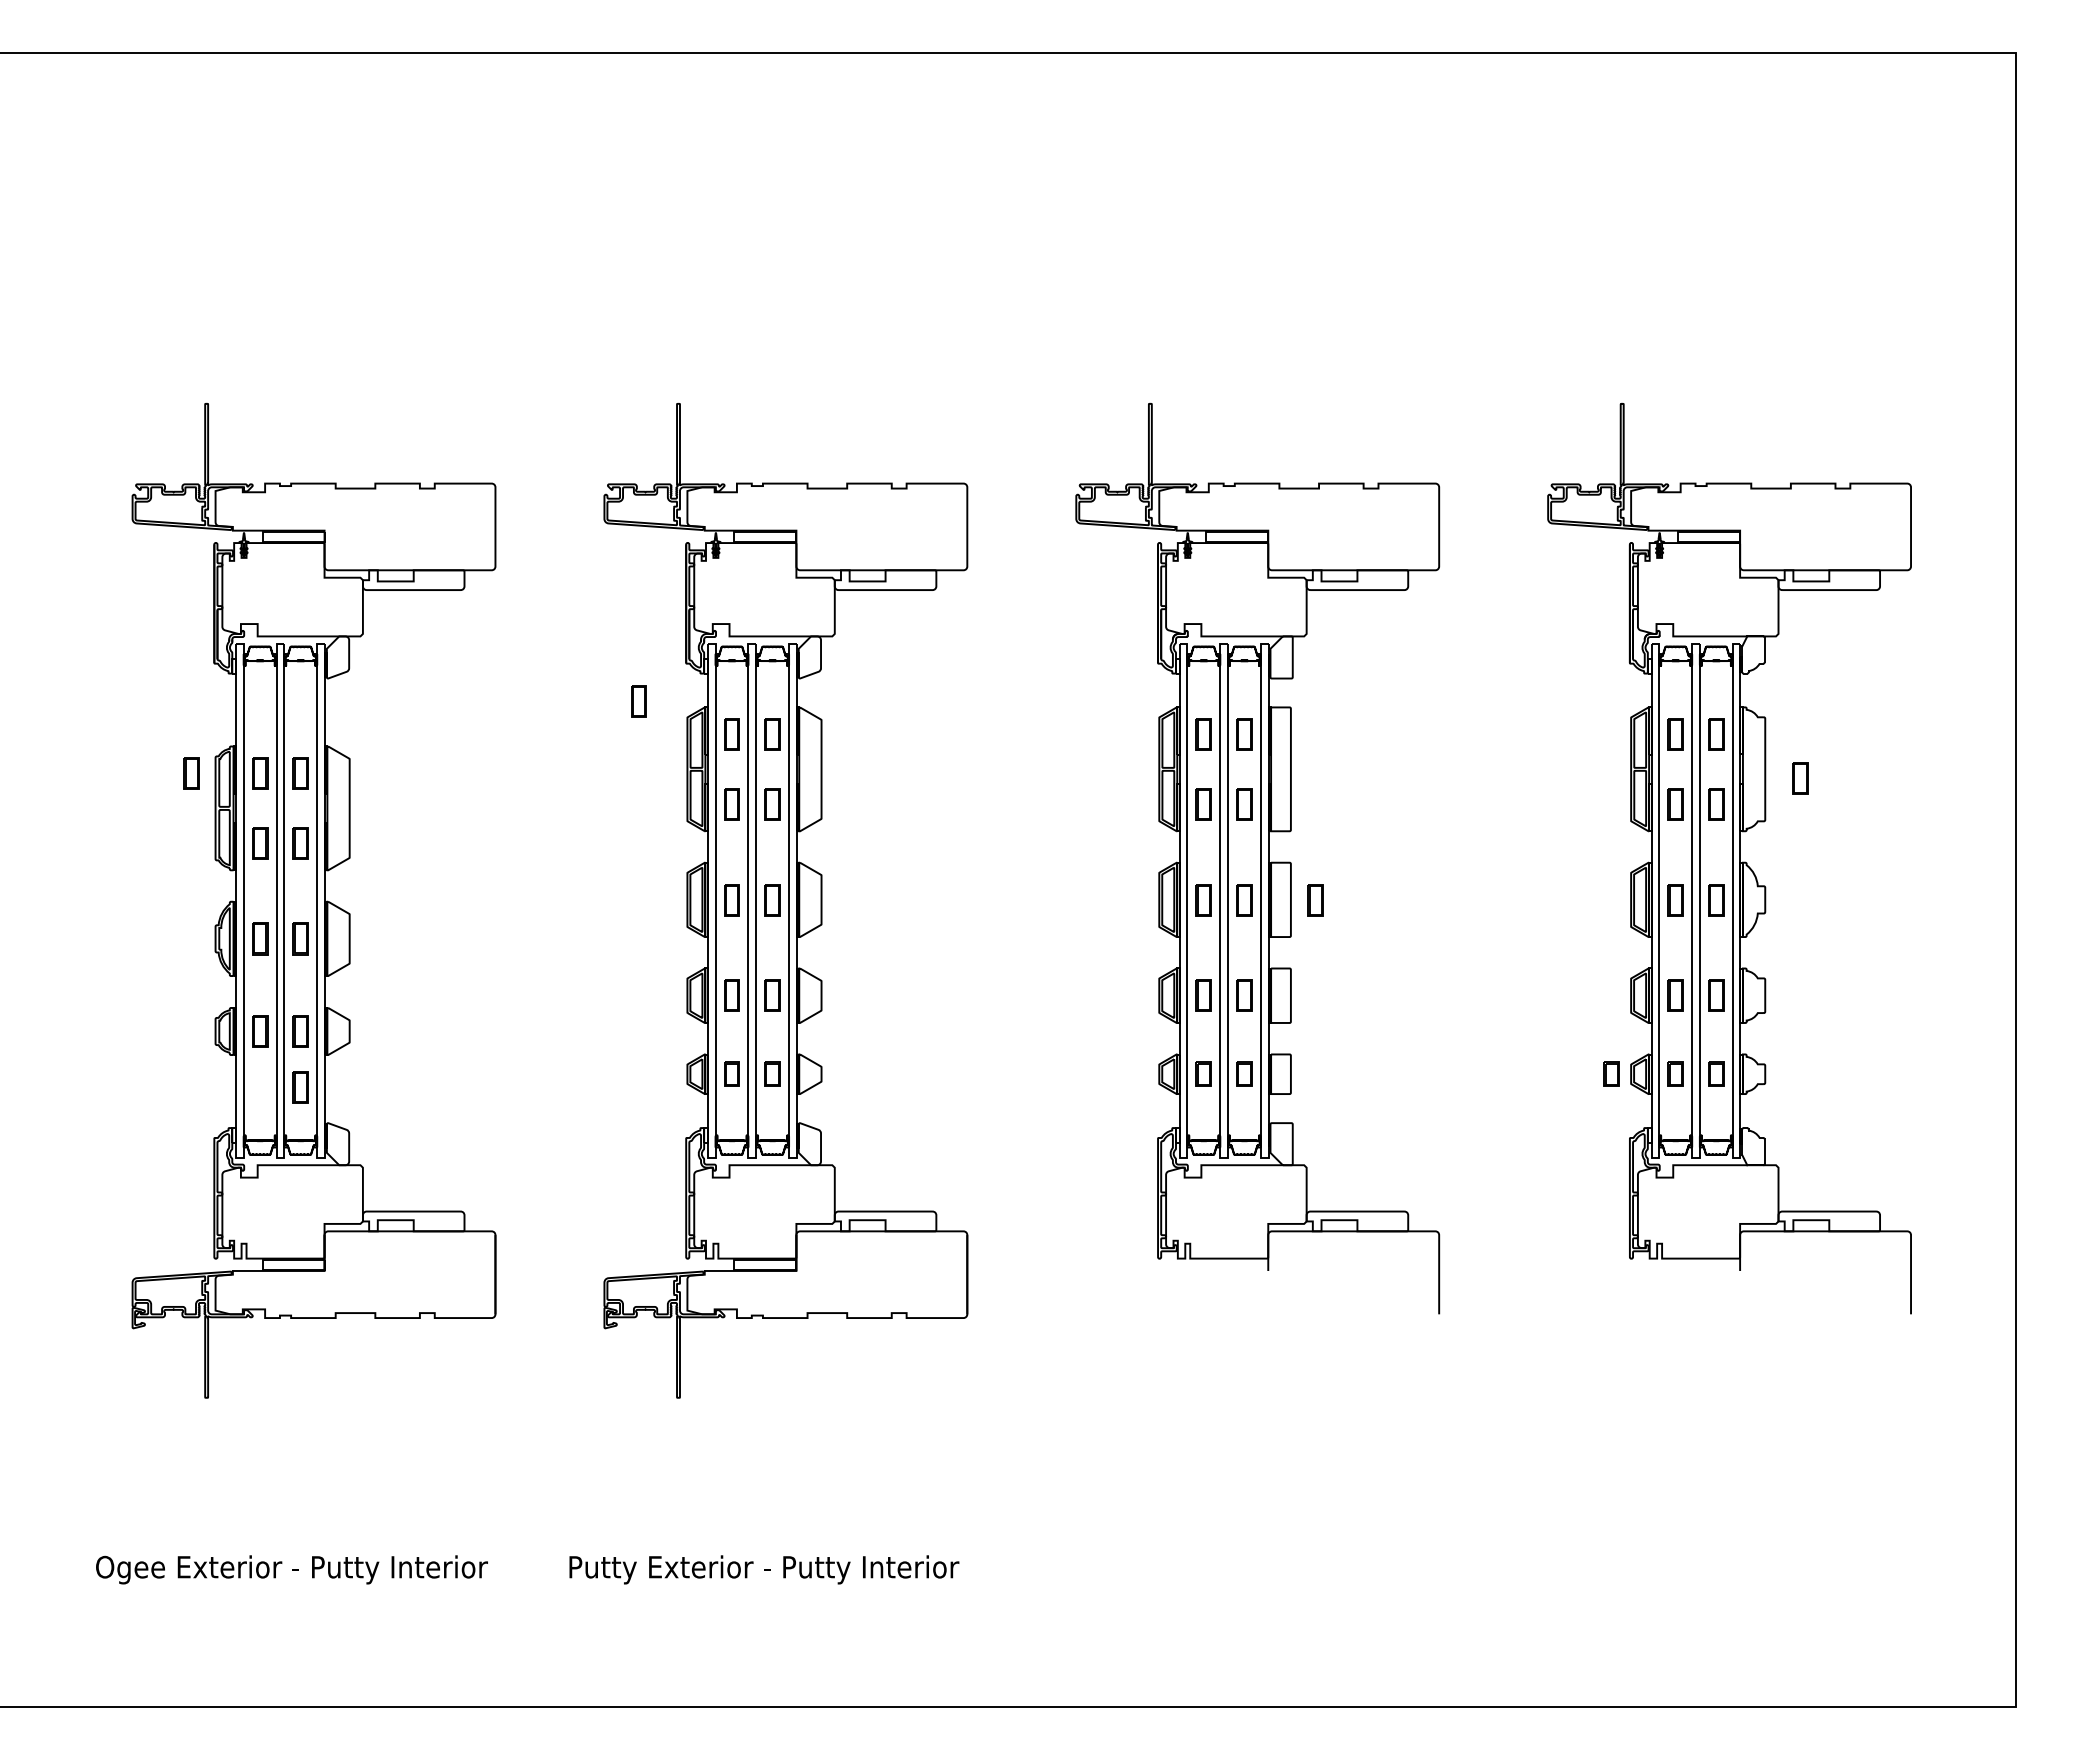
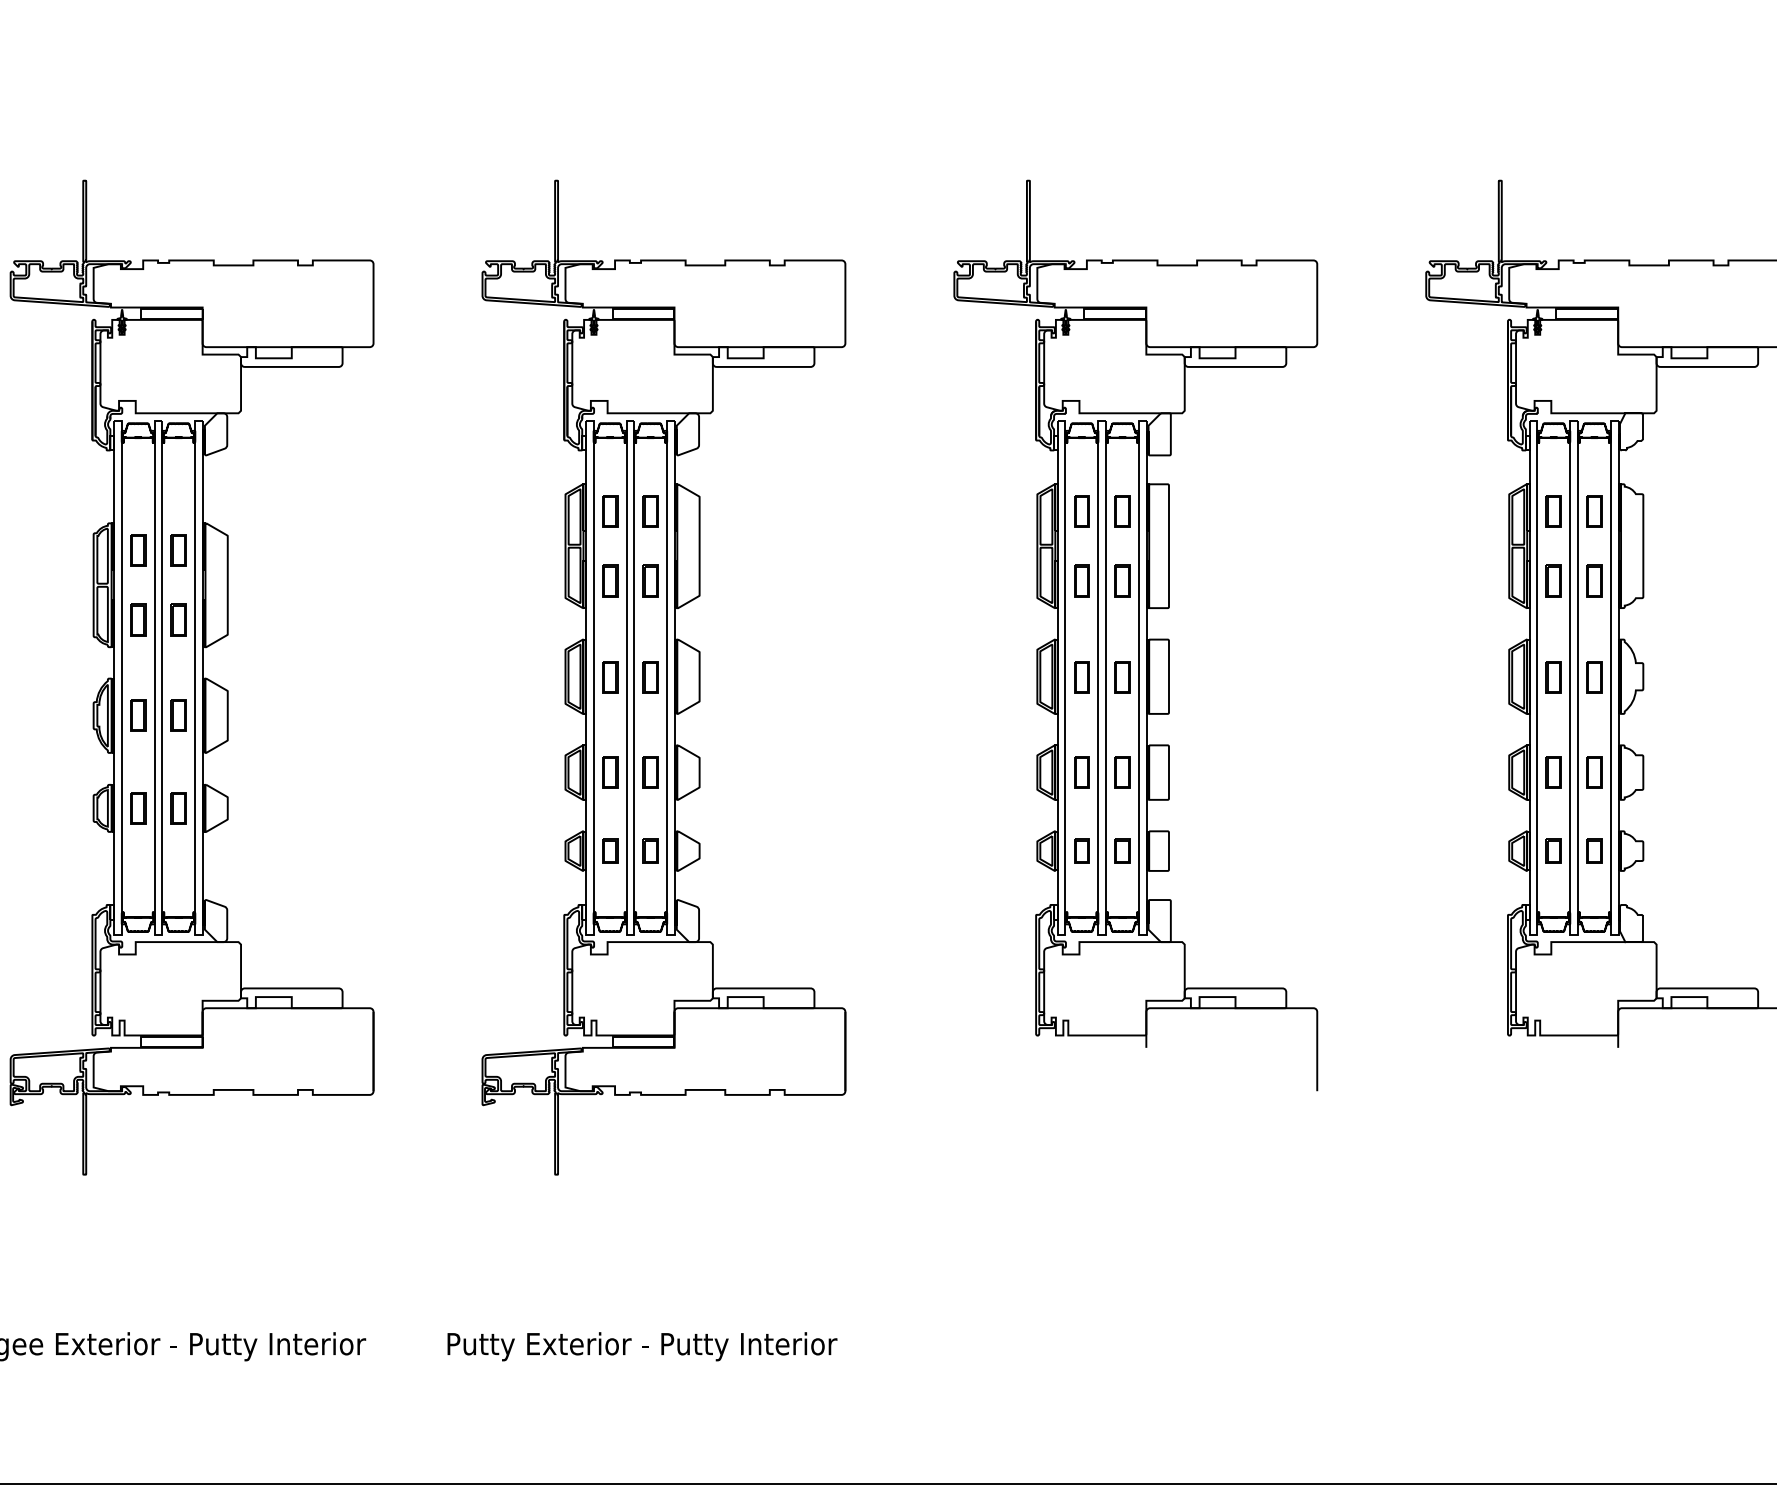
part: (638, 701) -> (516, 478), removed
part: (191, 773) -> (69, 550), removed
part: (1800, 778) -> (1678, 555), removed
part: (1315, 900) -> (1193, 677), removed
part: (1611, 1073) -> (1489, 850), removed
part: (300, 1087) -> (178, 864), removed

